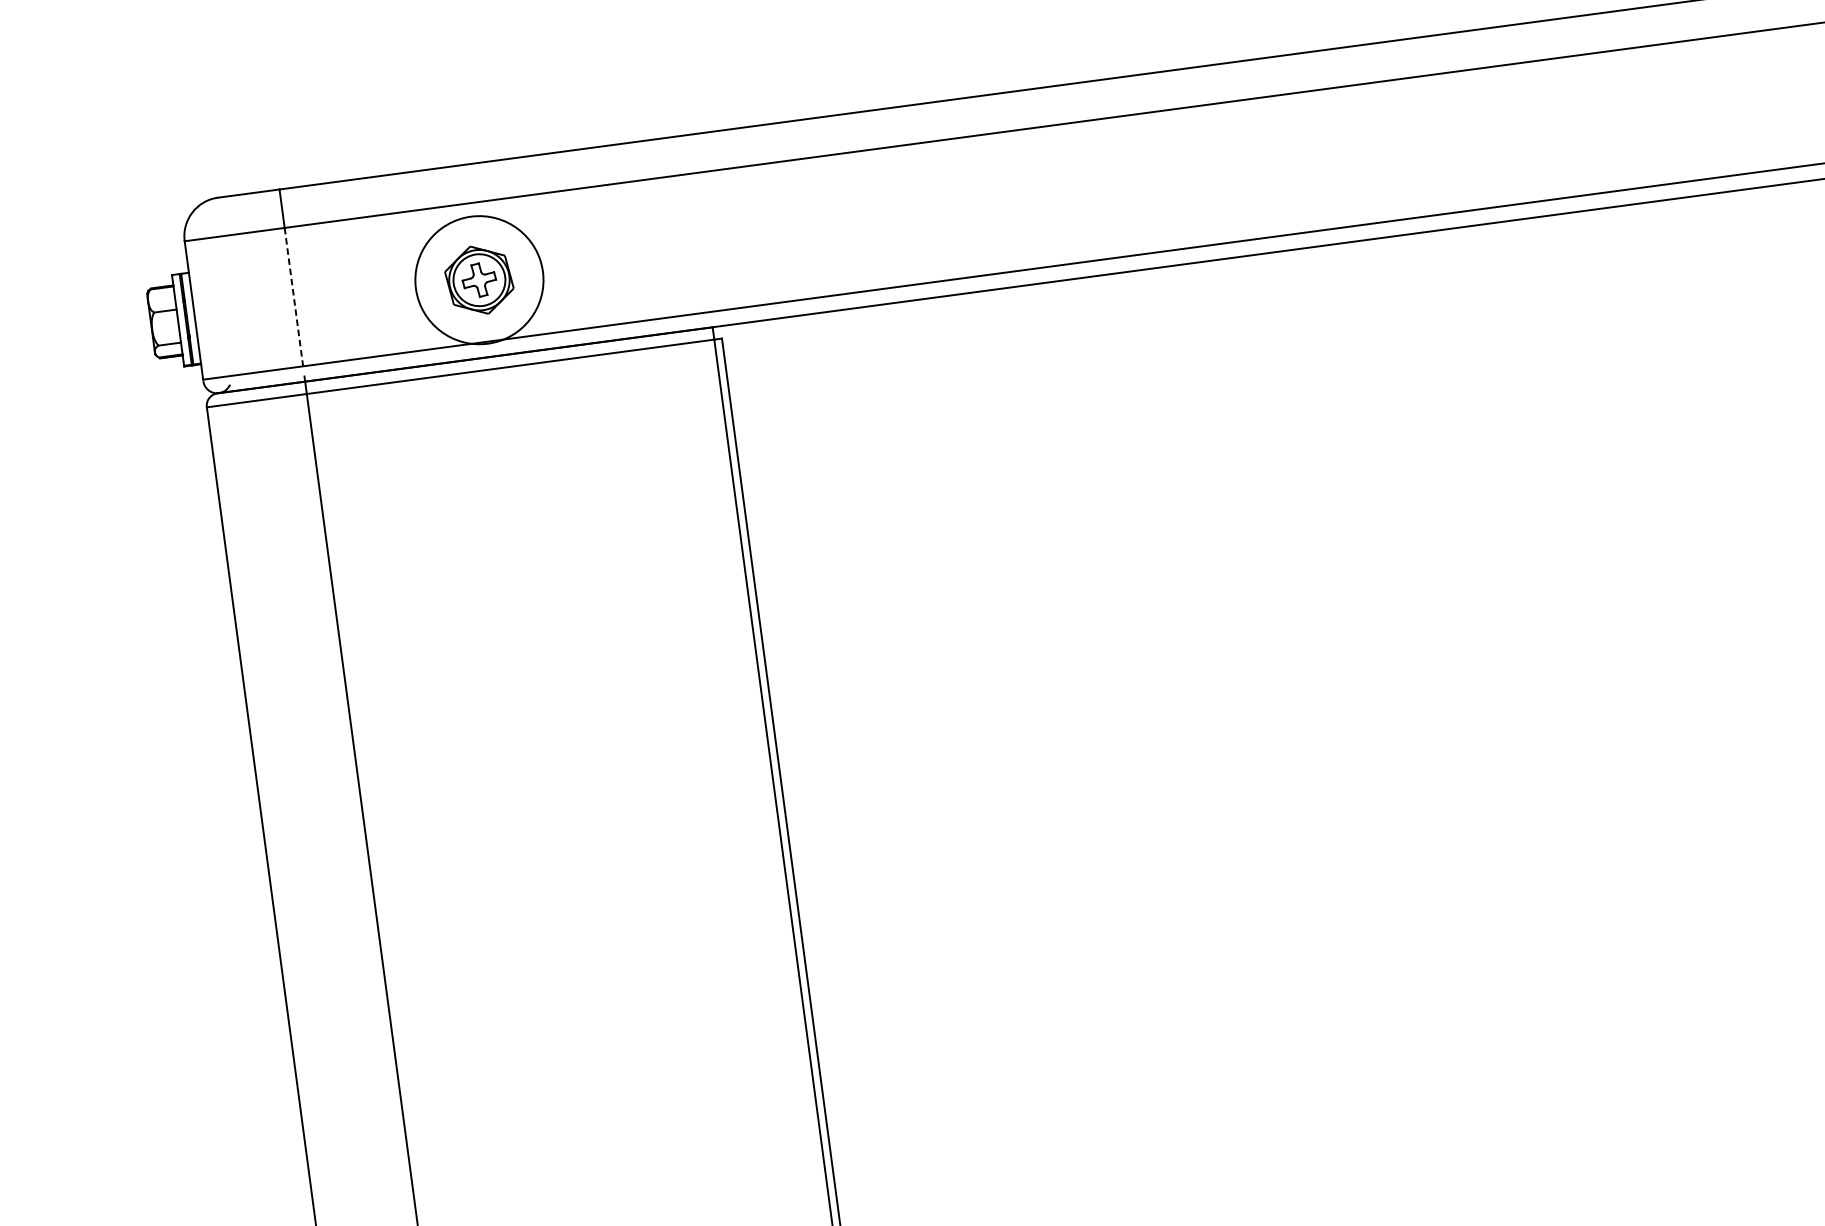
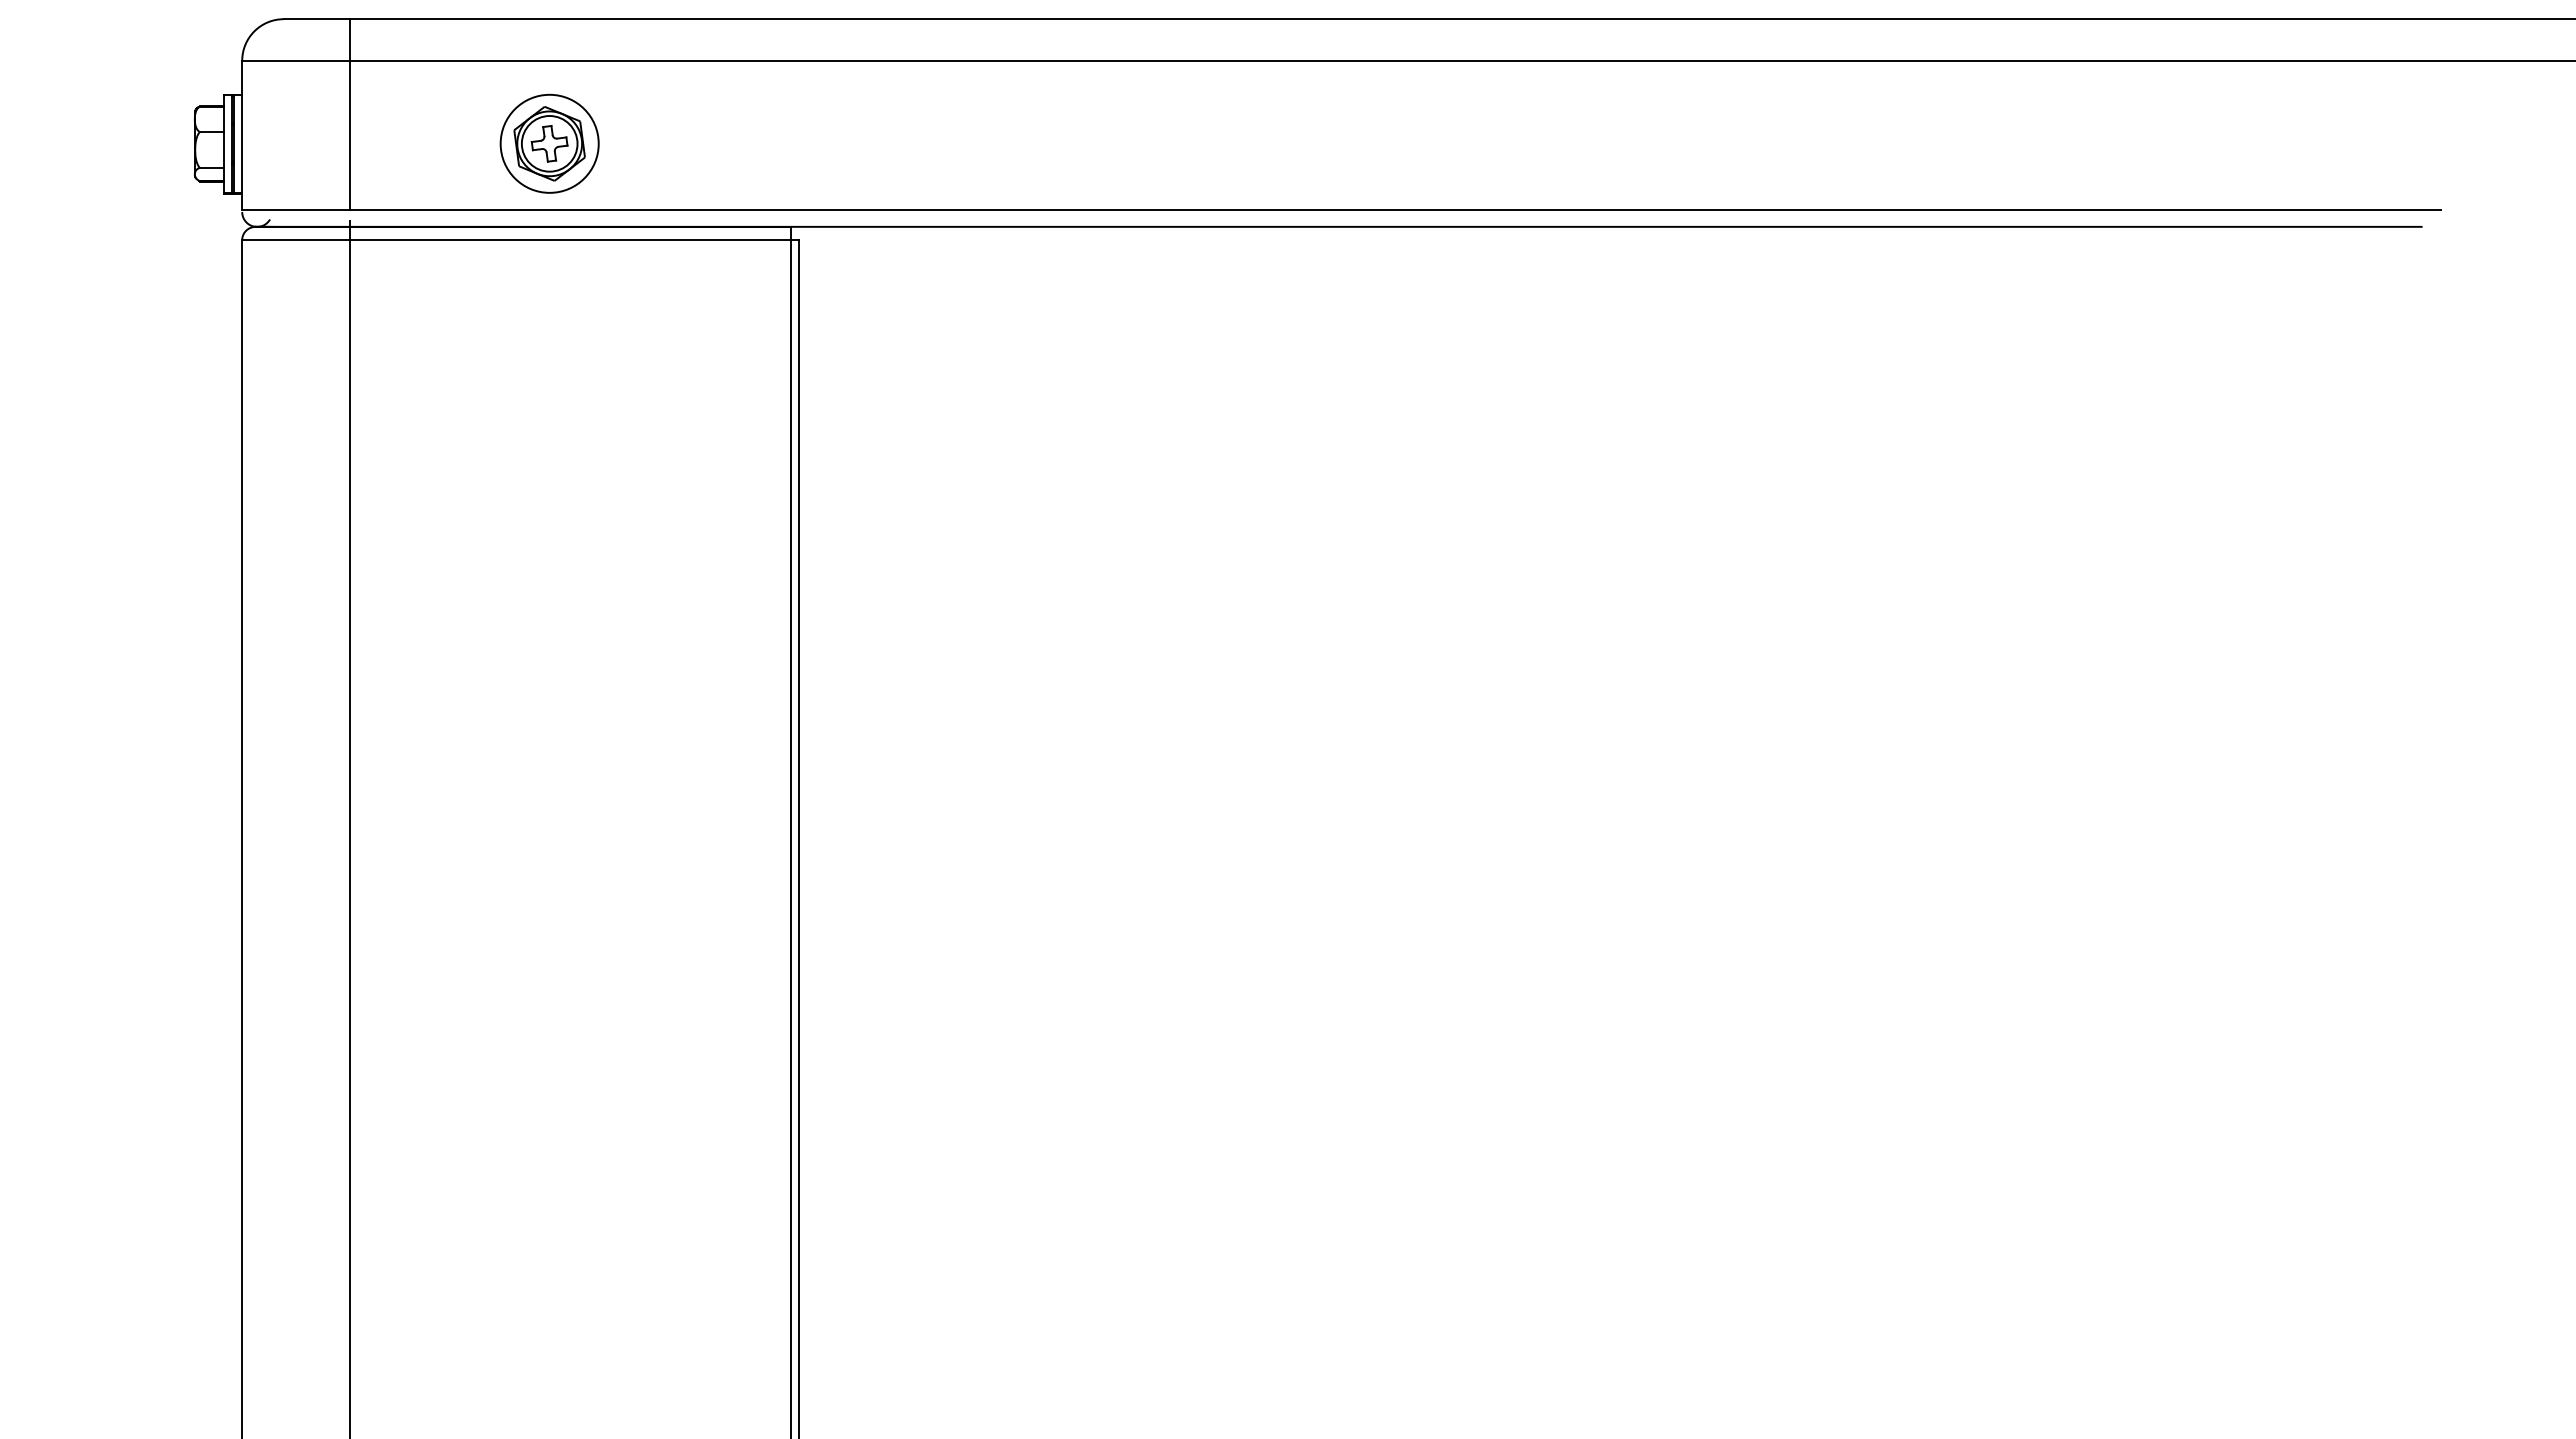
circle: (479, 279) -> (549, 143), size x0.71
line: (294, 297) -> (350, 135), dashed -> solid

